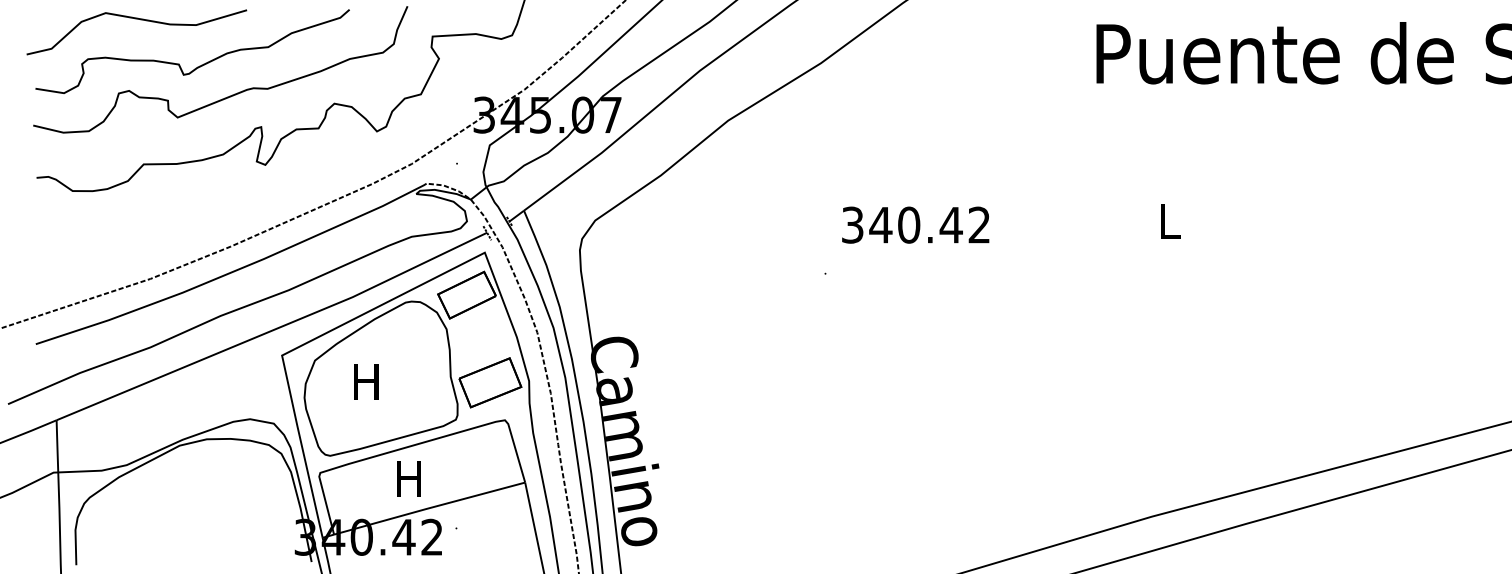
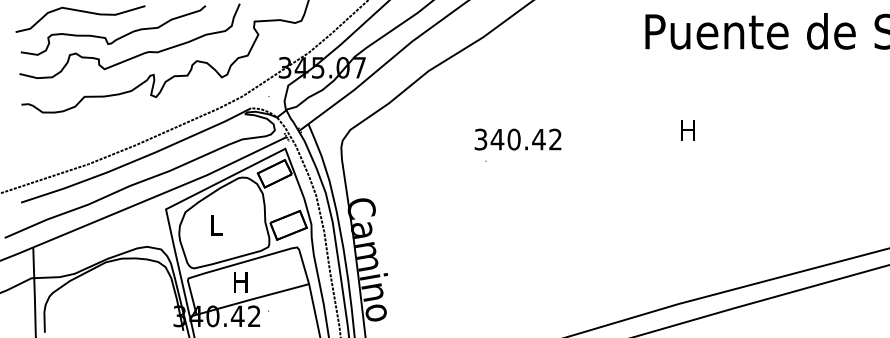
text: (1167, 221) -> (687, 130), L -> H
text: (914, 224) -> (517, 139), moved
text: (366, 382) -> (215, 225), H -> L

